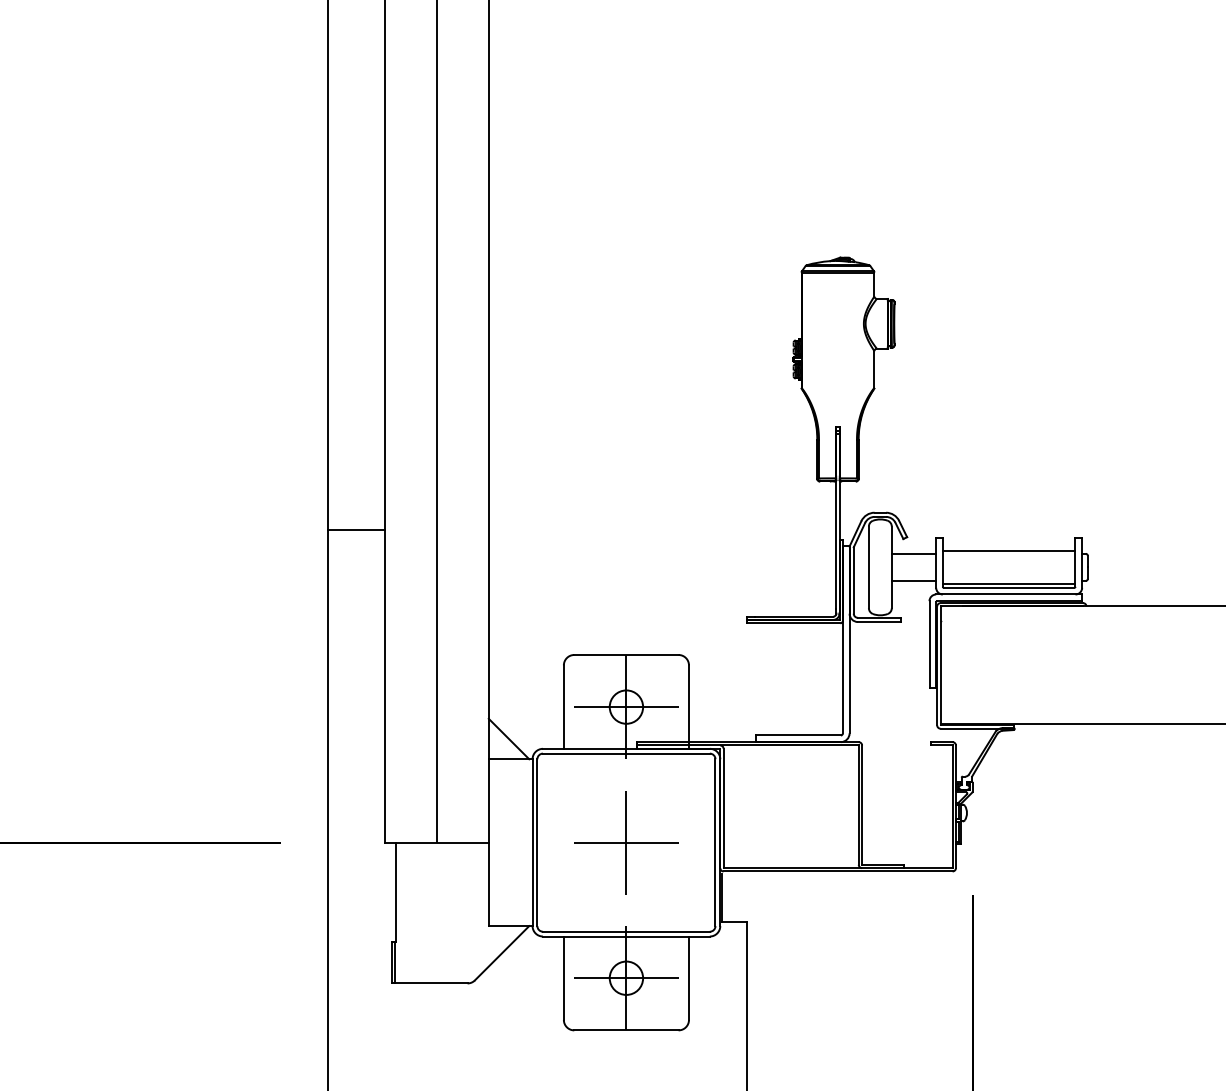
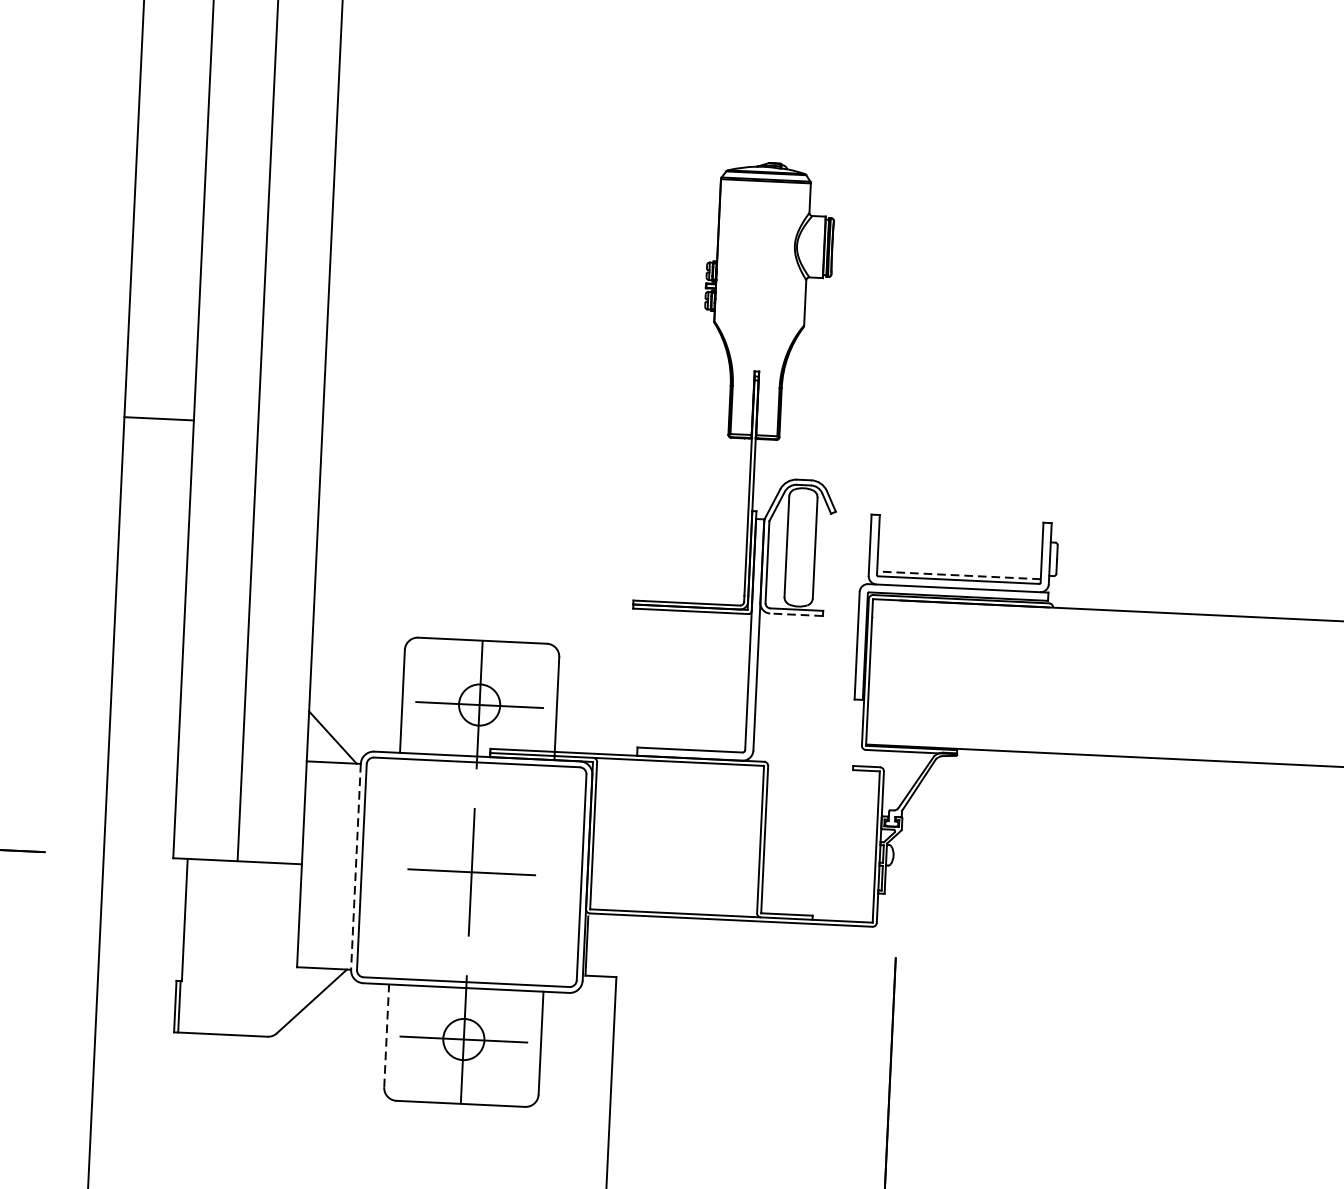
line: (356, 529) -> (159, 418), moved
line: (1008, 550) -> (960, 534), removed
line: (913, 553) -> (842, 532), removed
line: (913, 580) -> (841, 565), removed
line: (1008, 583) -> (958, 574), solid -> dashed
line: (878, 622) -> (795, 615), solid -> dashed
line: (532, 843) -> (355, 867), solid -> dashed
line: (563, 978) -> (386, 1036), solid -> dashed

